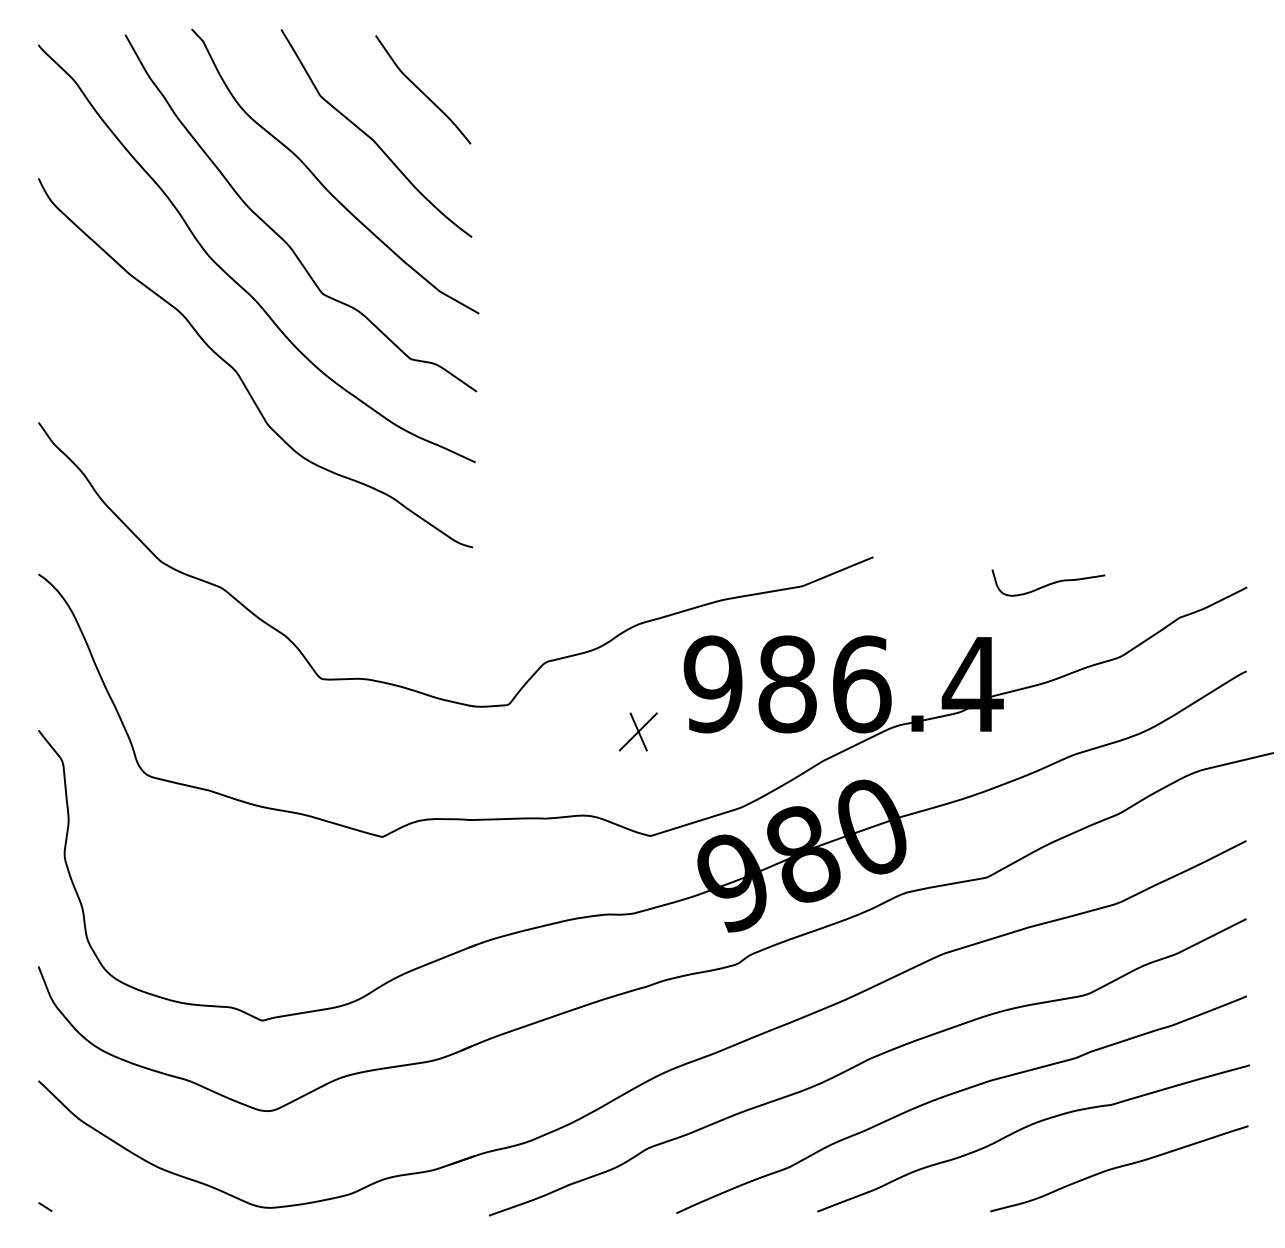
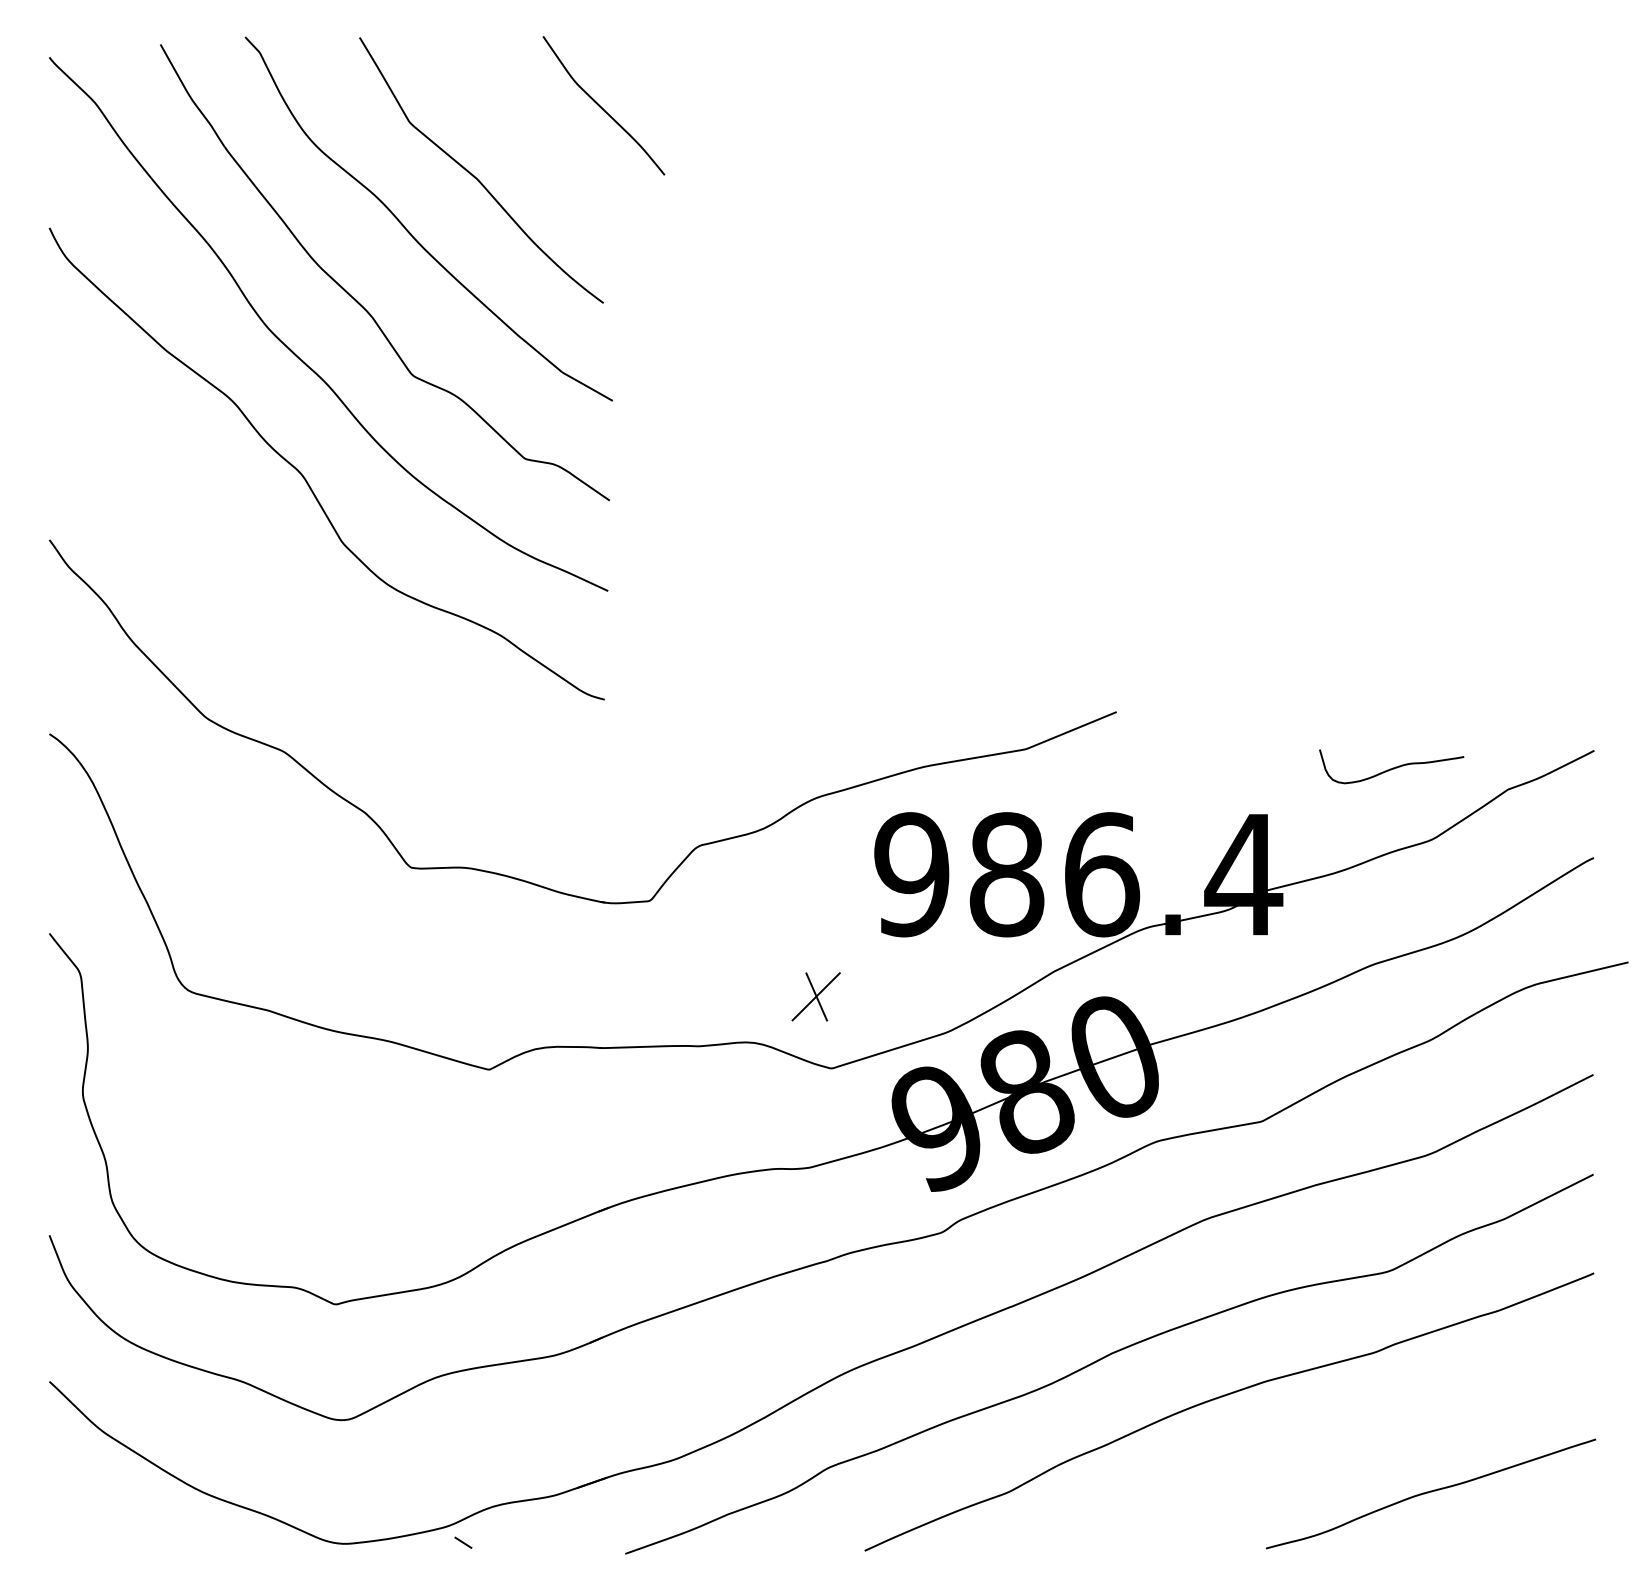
curve: (421, 90) -> (601, 106), moved
curve: (1048, 583) -> (1391, 767), moved
part: (637, 731) -> (815, 996), moved
curve: (1030, 1126) -> (1317, 1439), removed
line: (45, 1206) -> (463, 1542), moved

